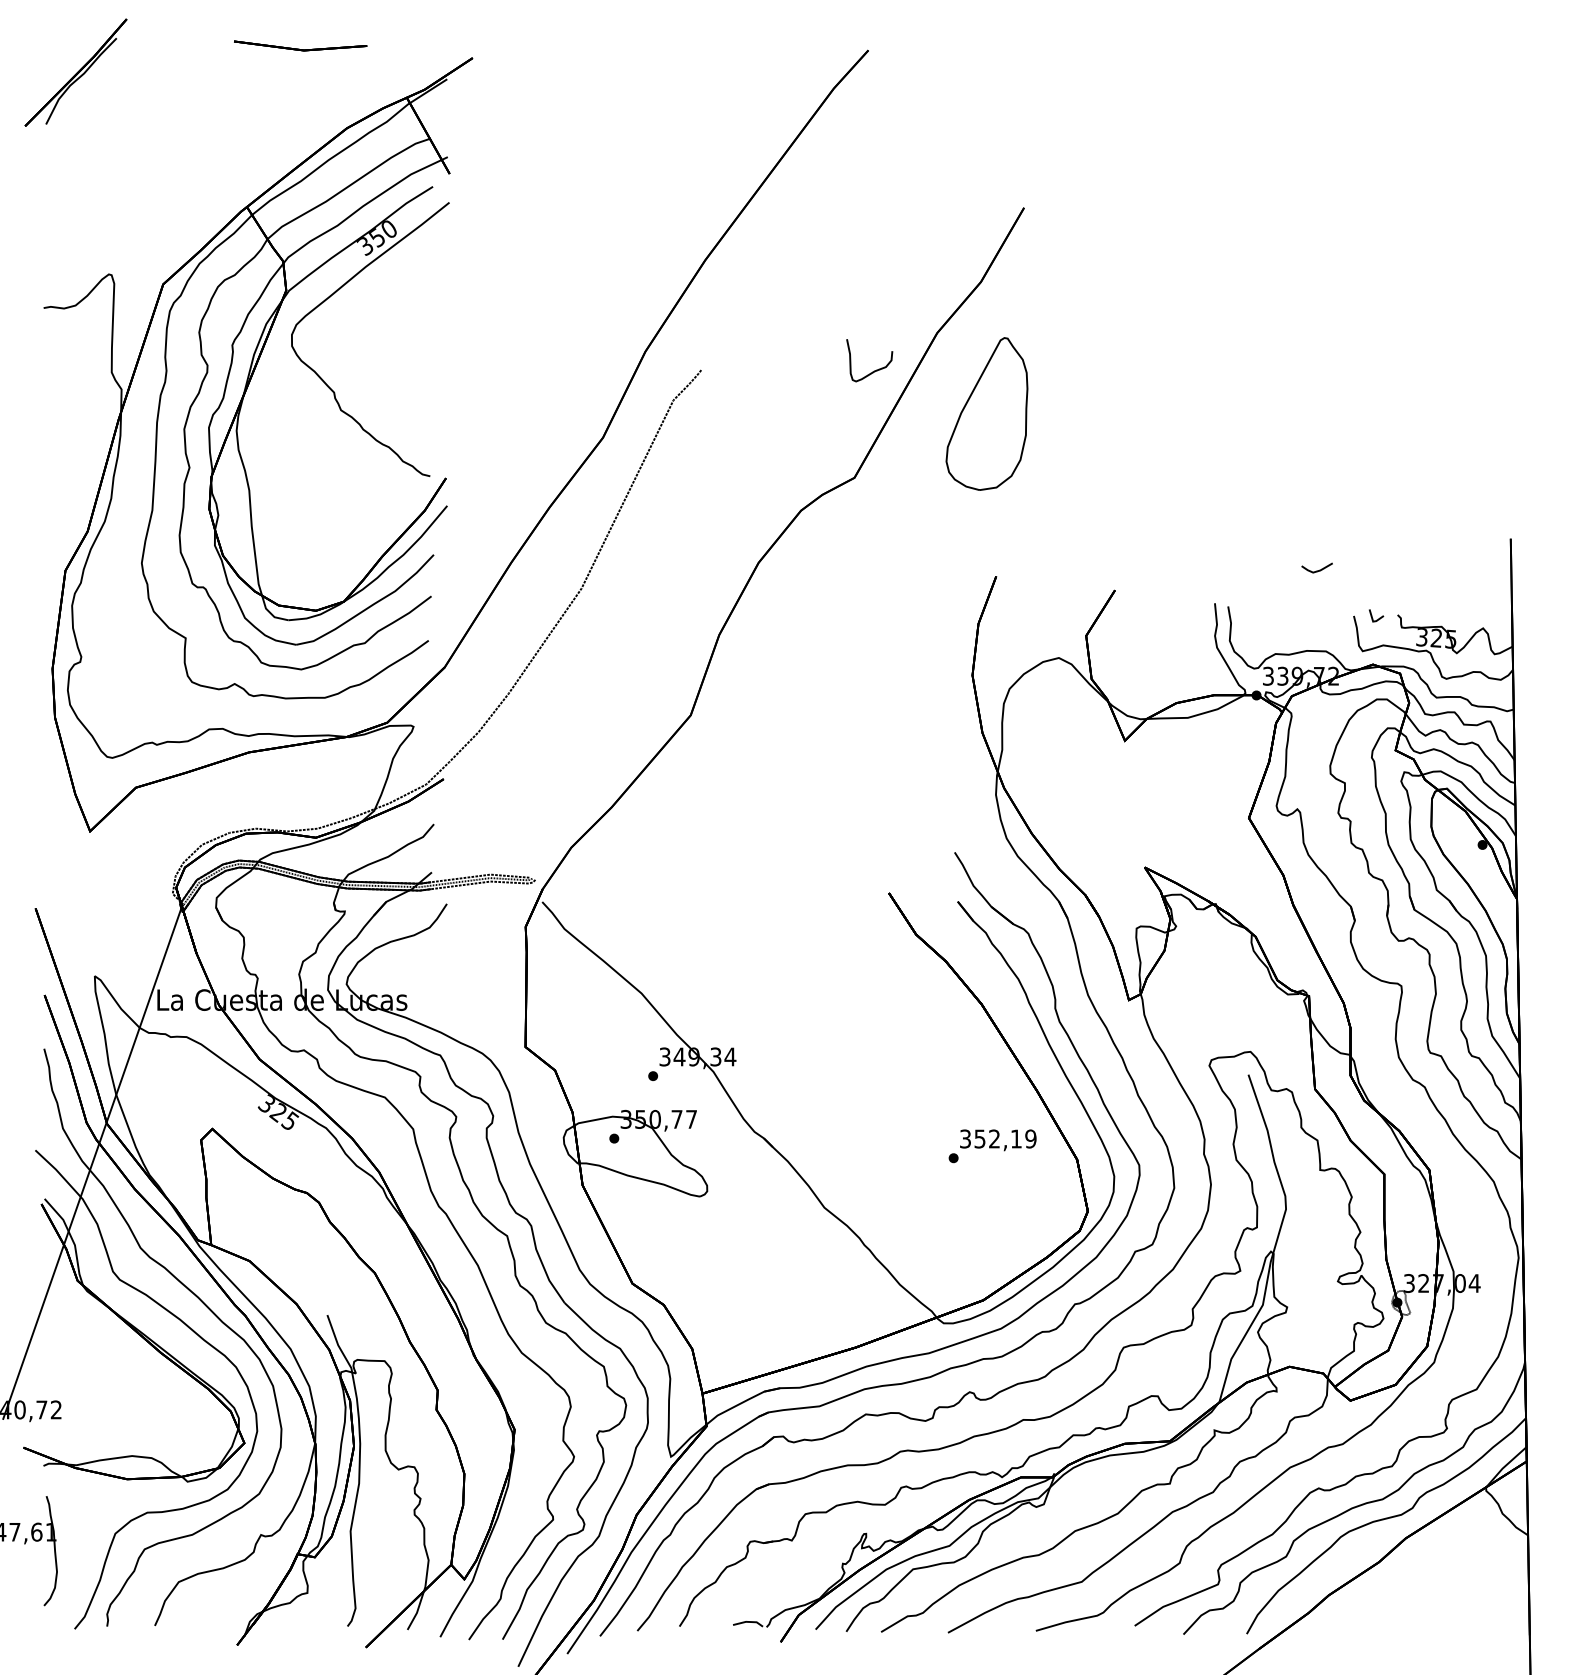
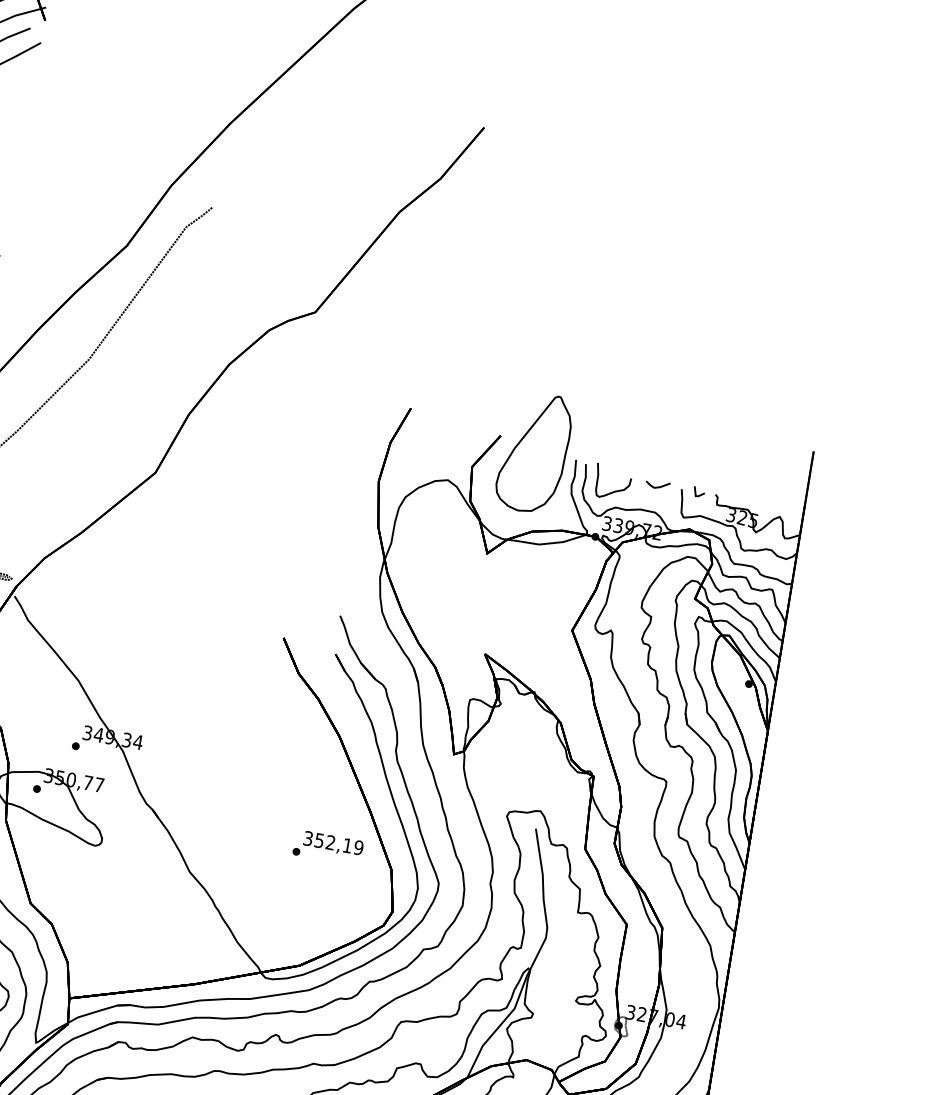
curve: (874, 370) -> (614, 490), moved
part: (986, 413) -> (534, 452), moved
line: (1316, 570) -> (657, 486), moved

